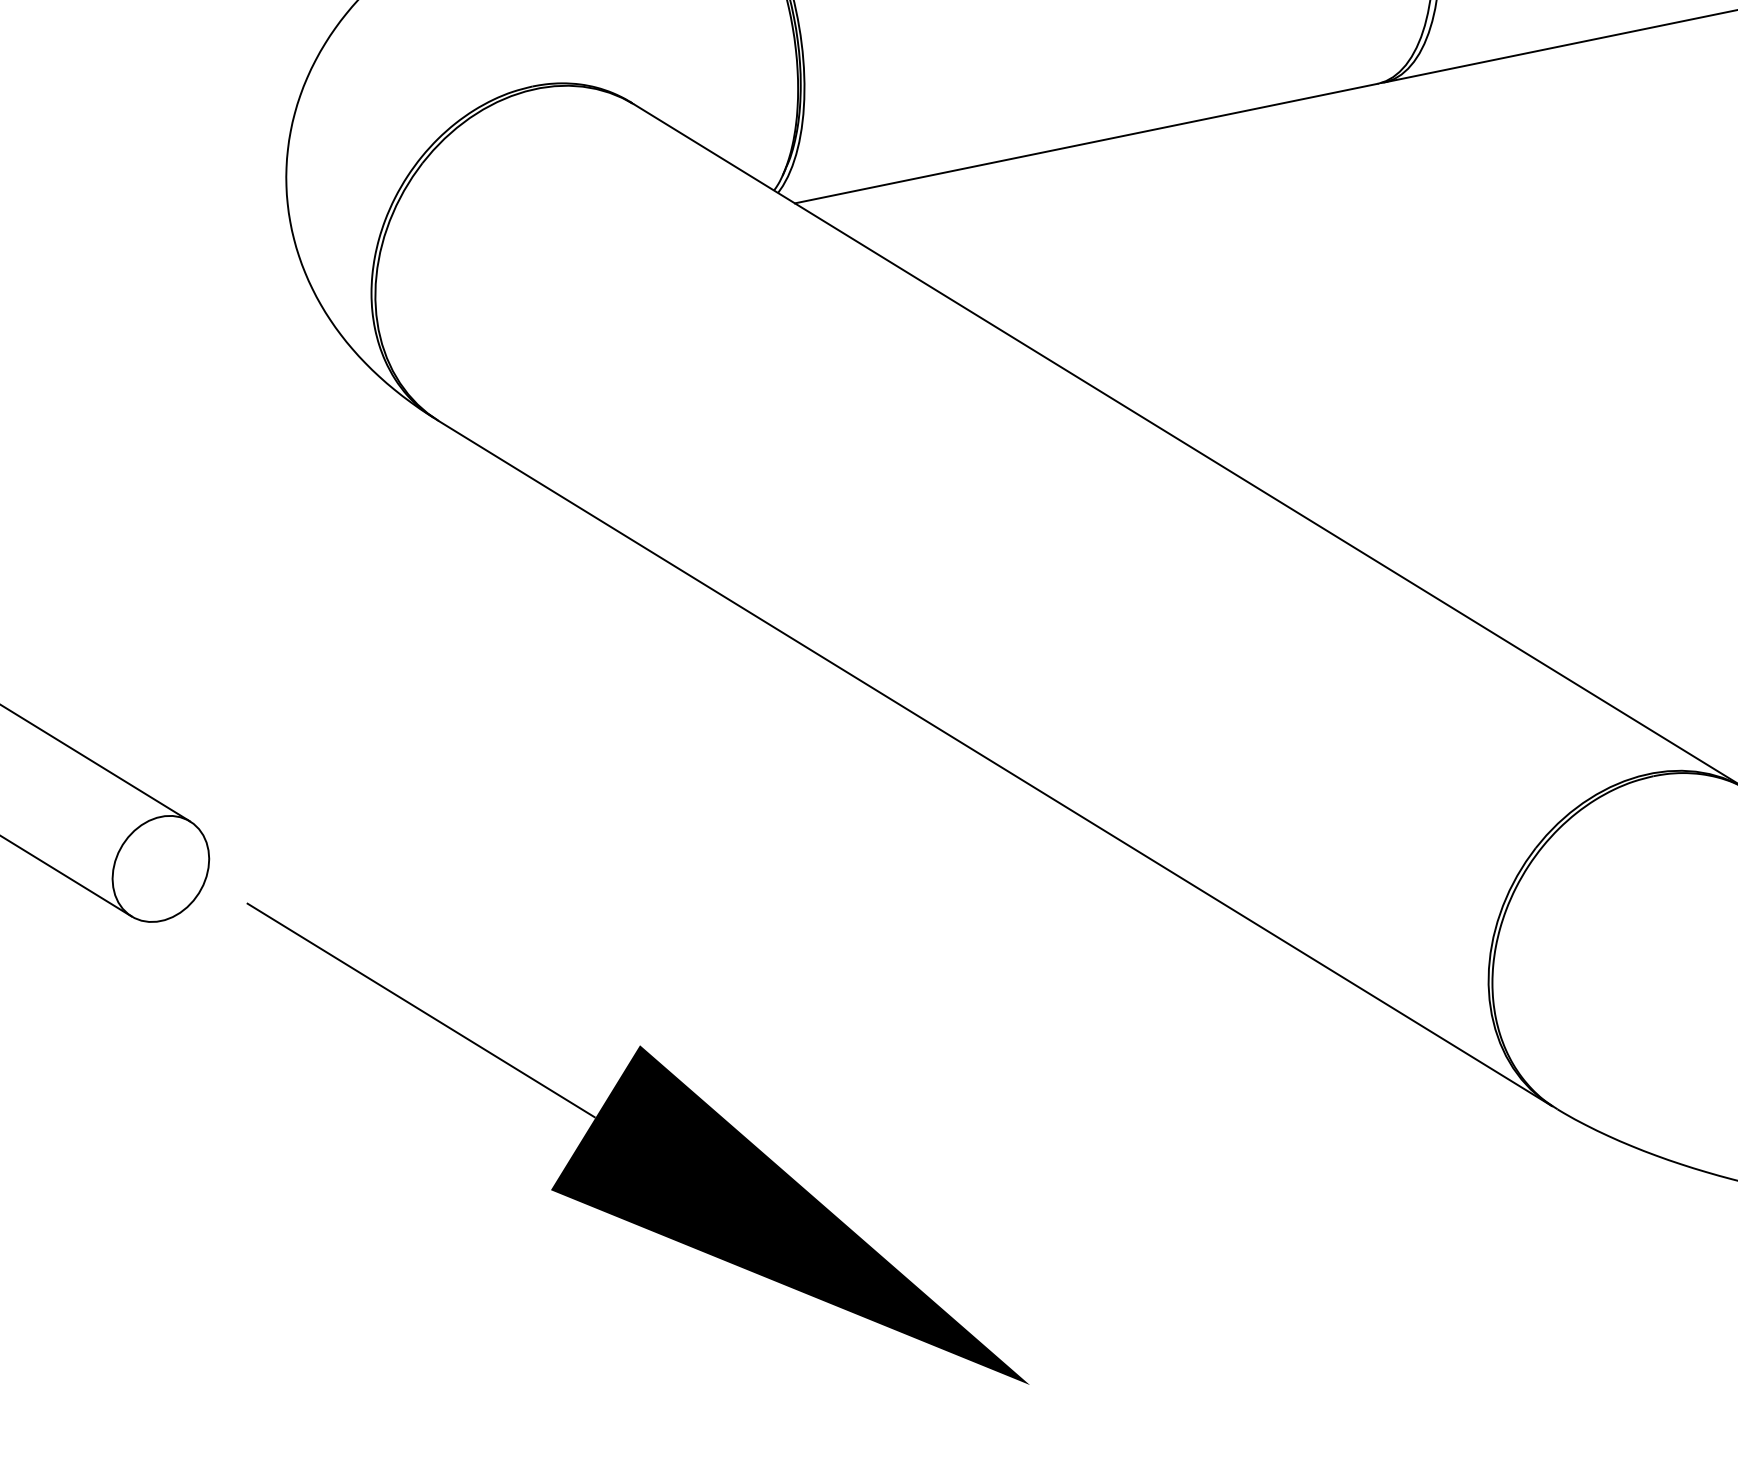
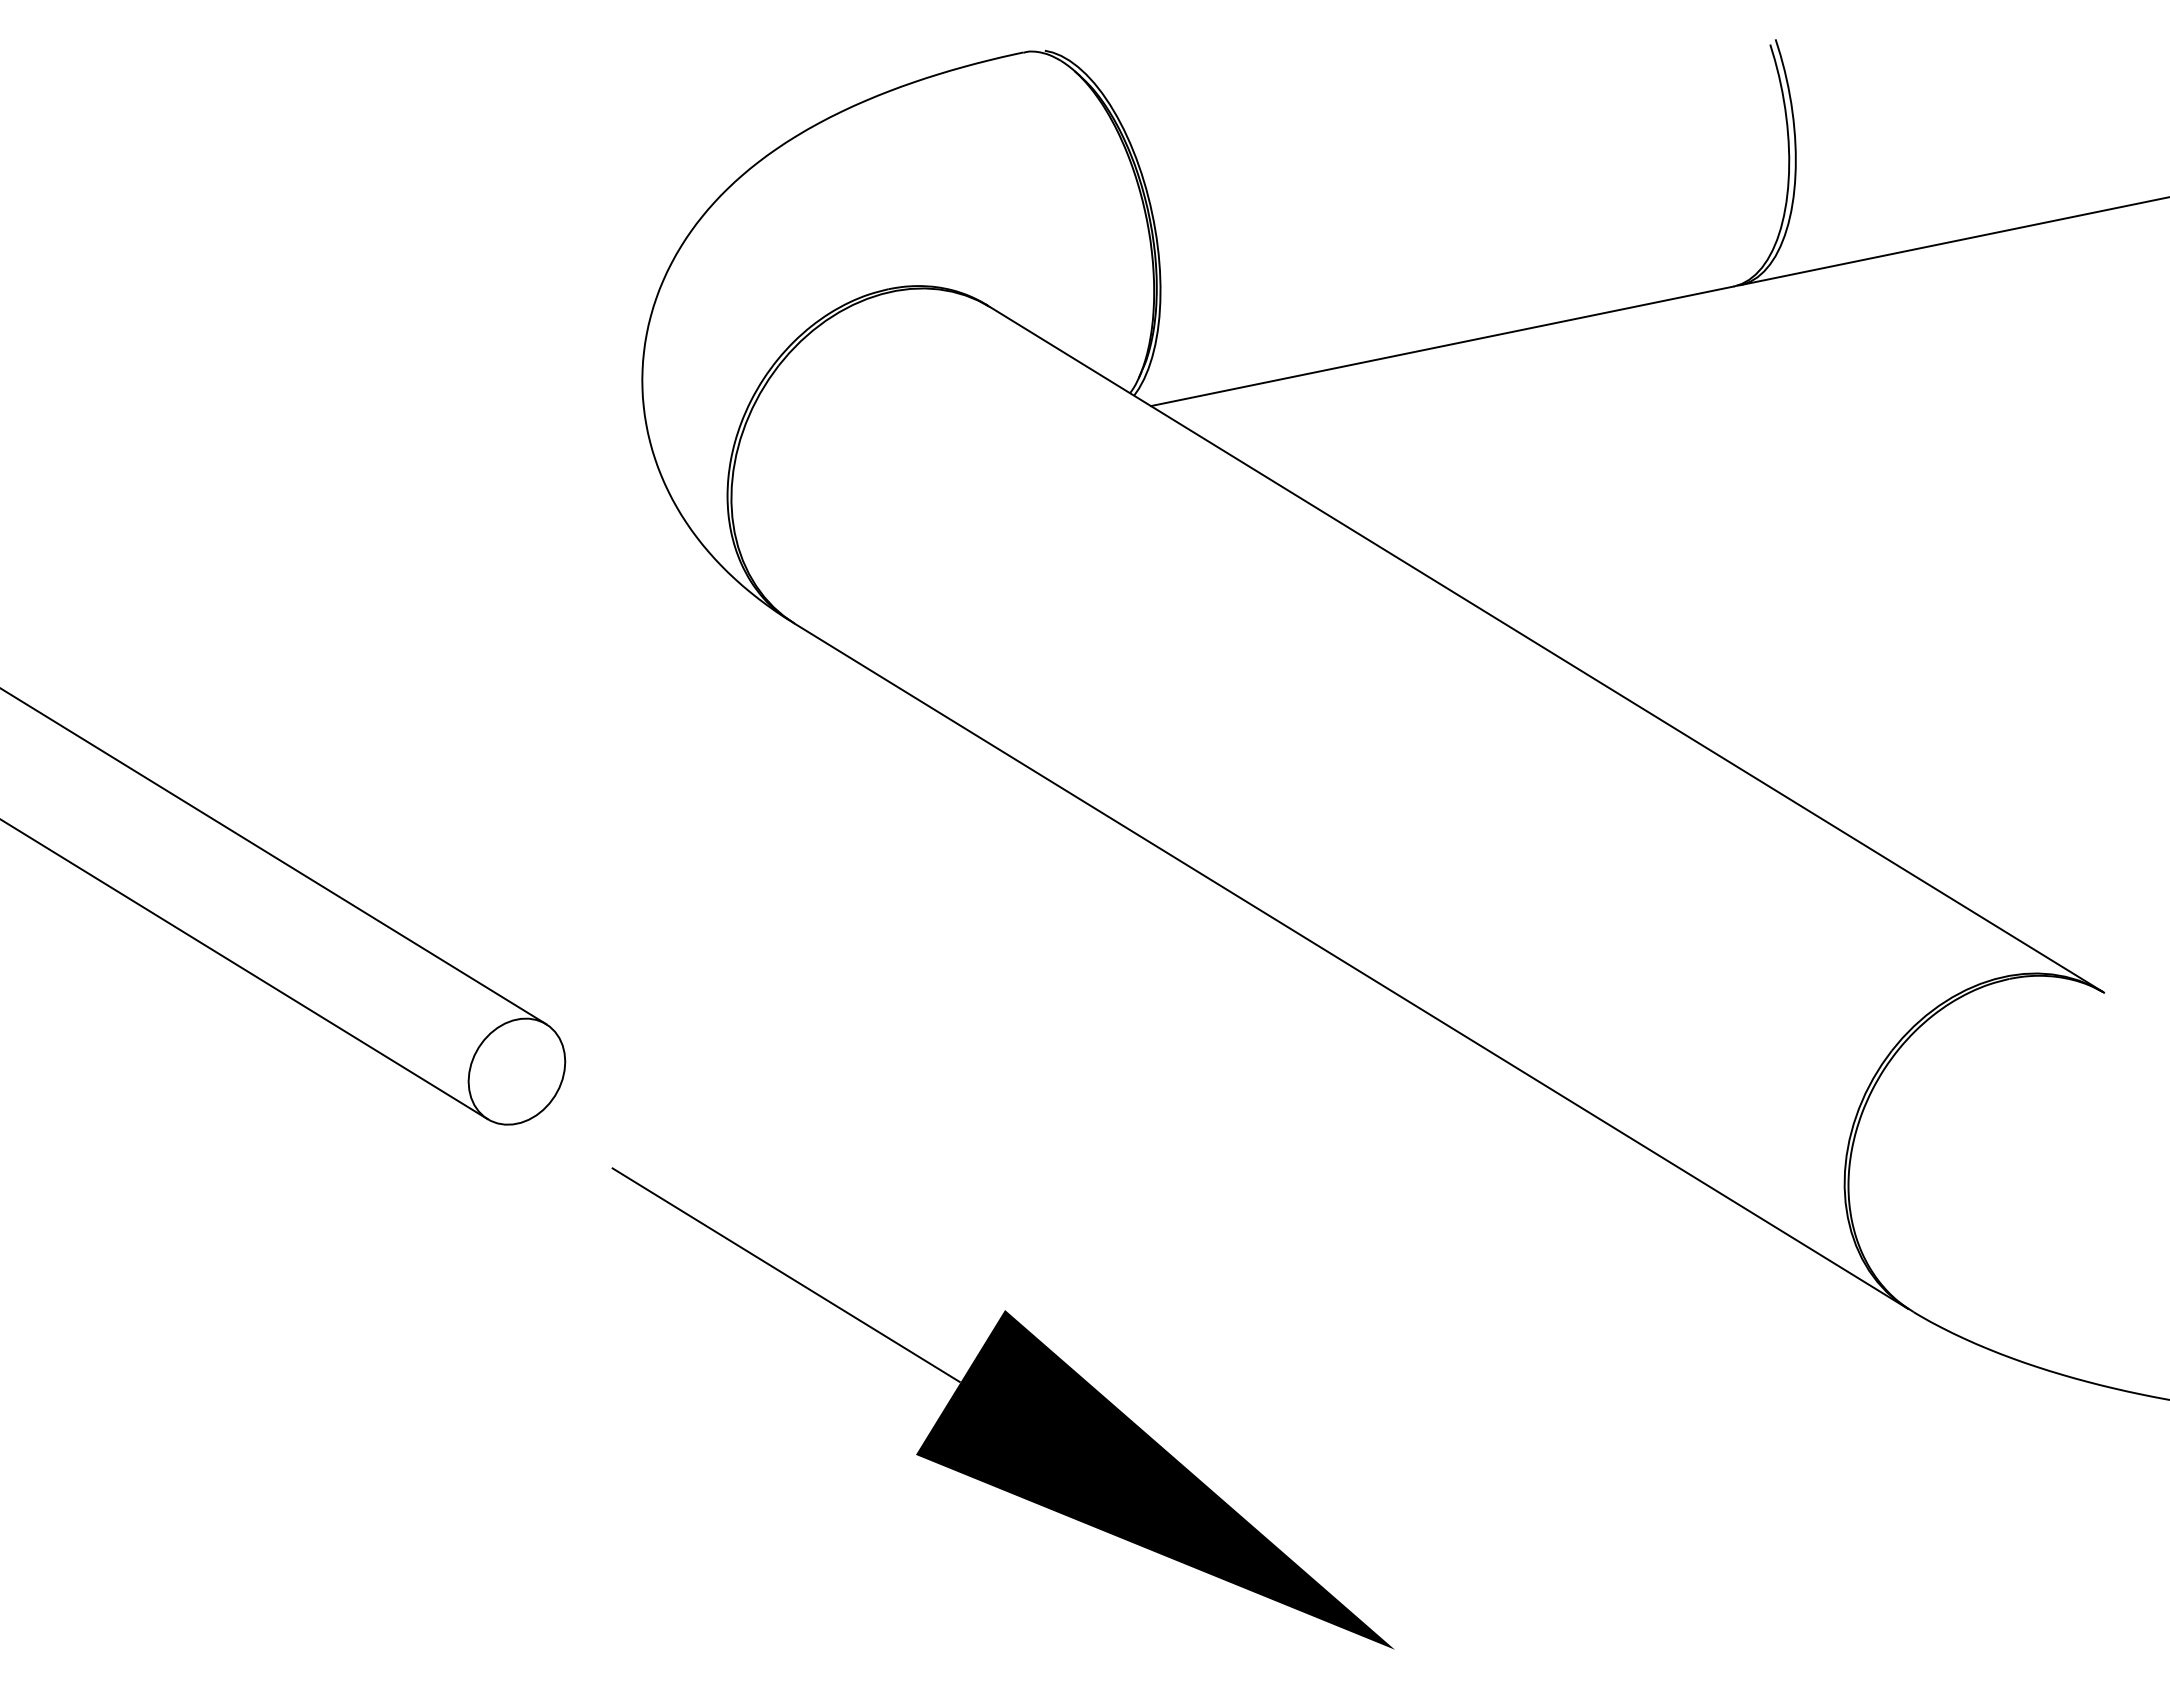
part: (637, 1143) -> (1002, 1408), moved

